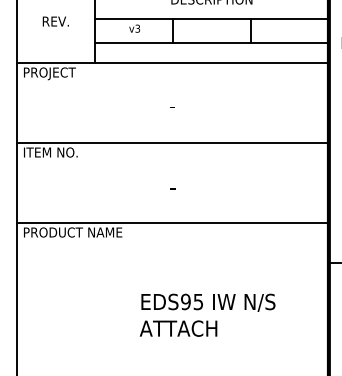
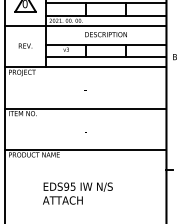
text: (206, 315) -> (77, 193), moved

